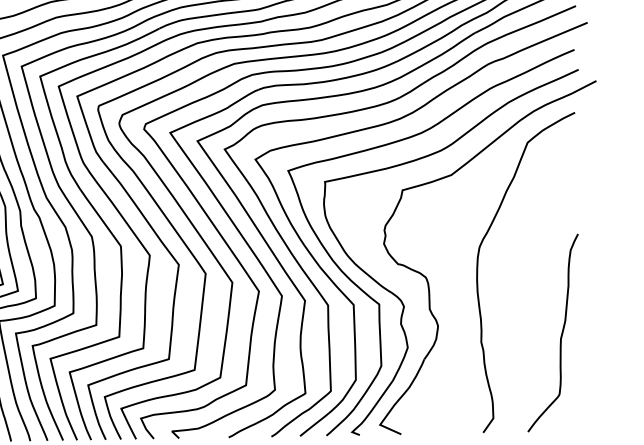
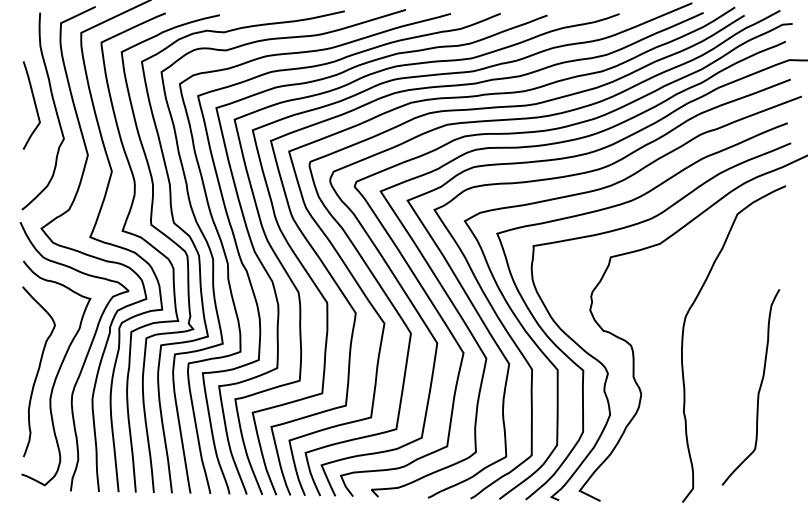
curve: (560, 334) -> (758, 389), moved

